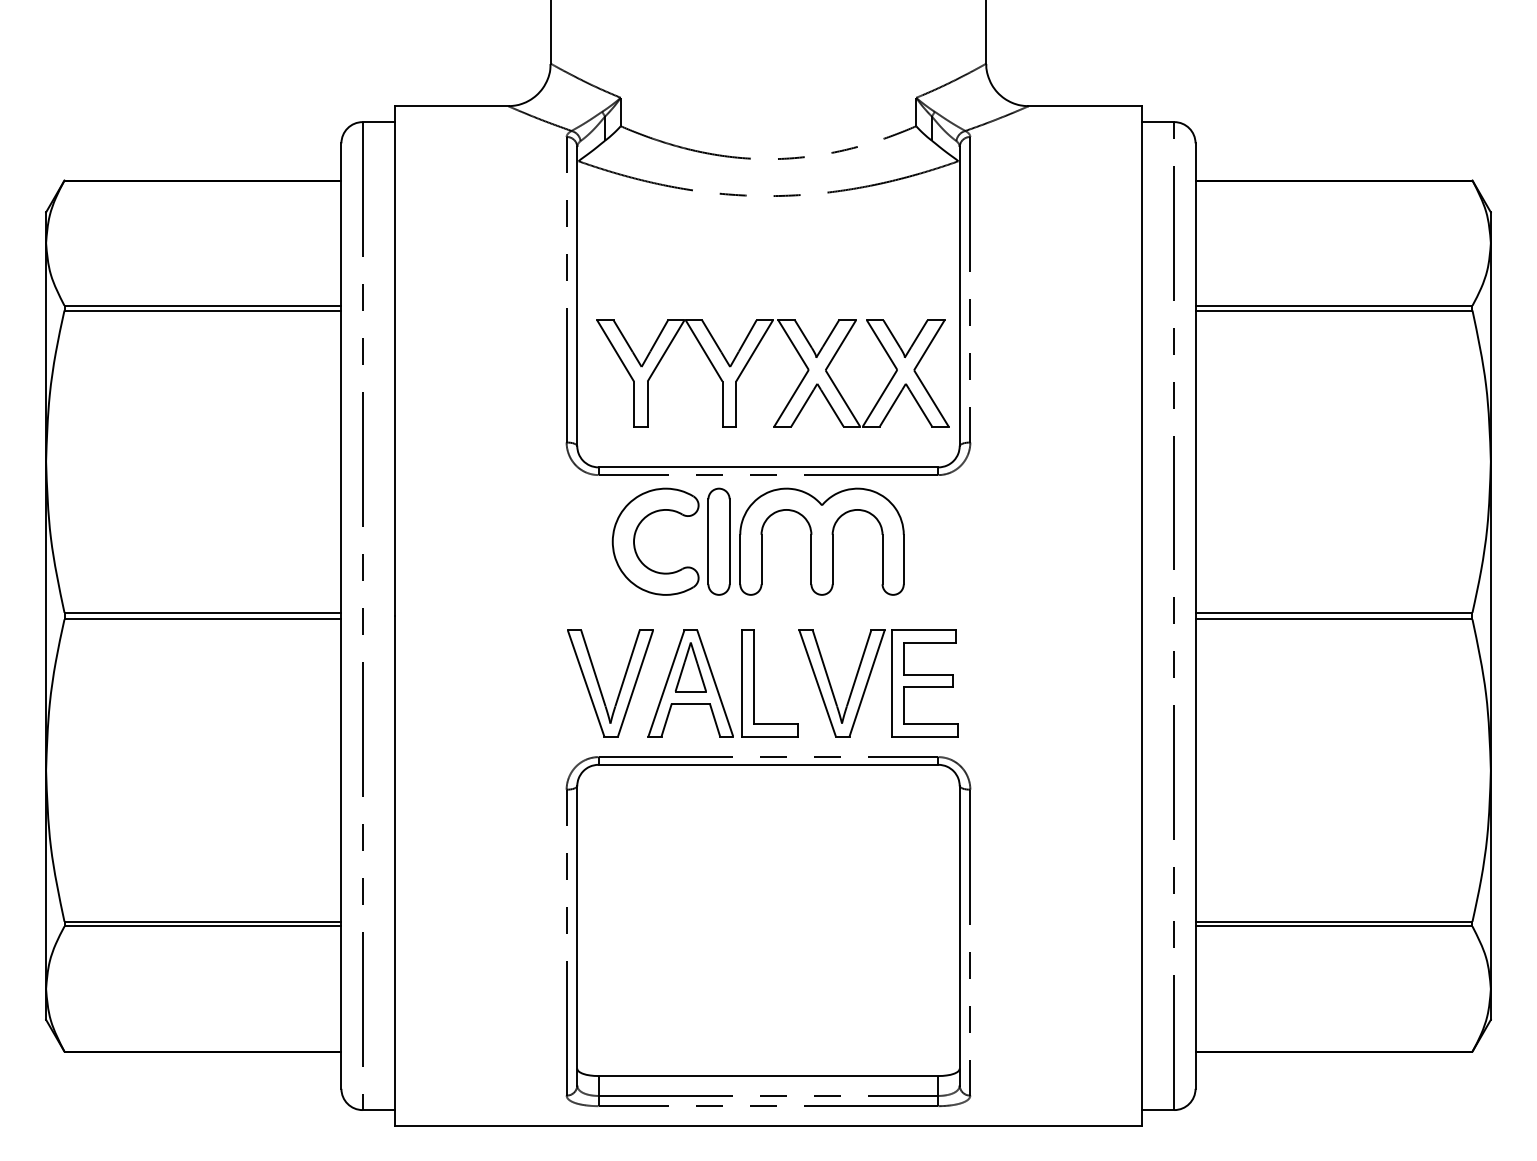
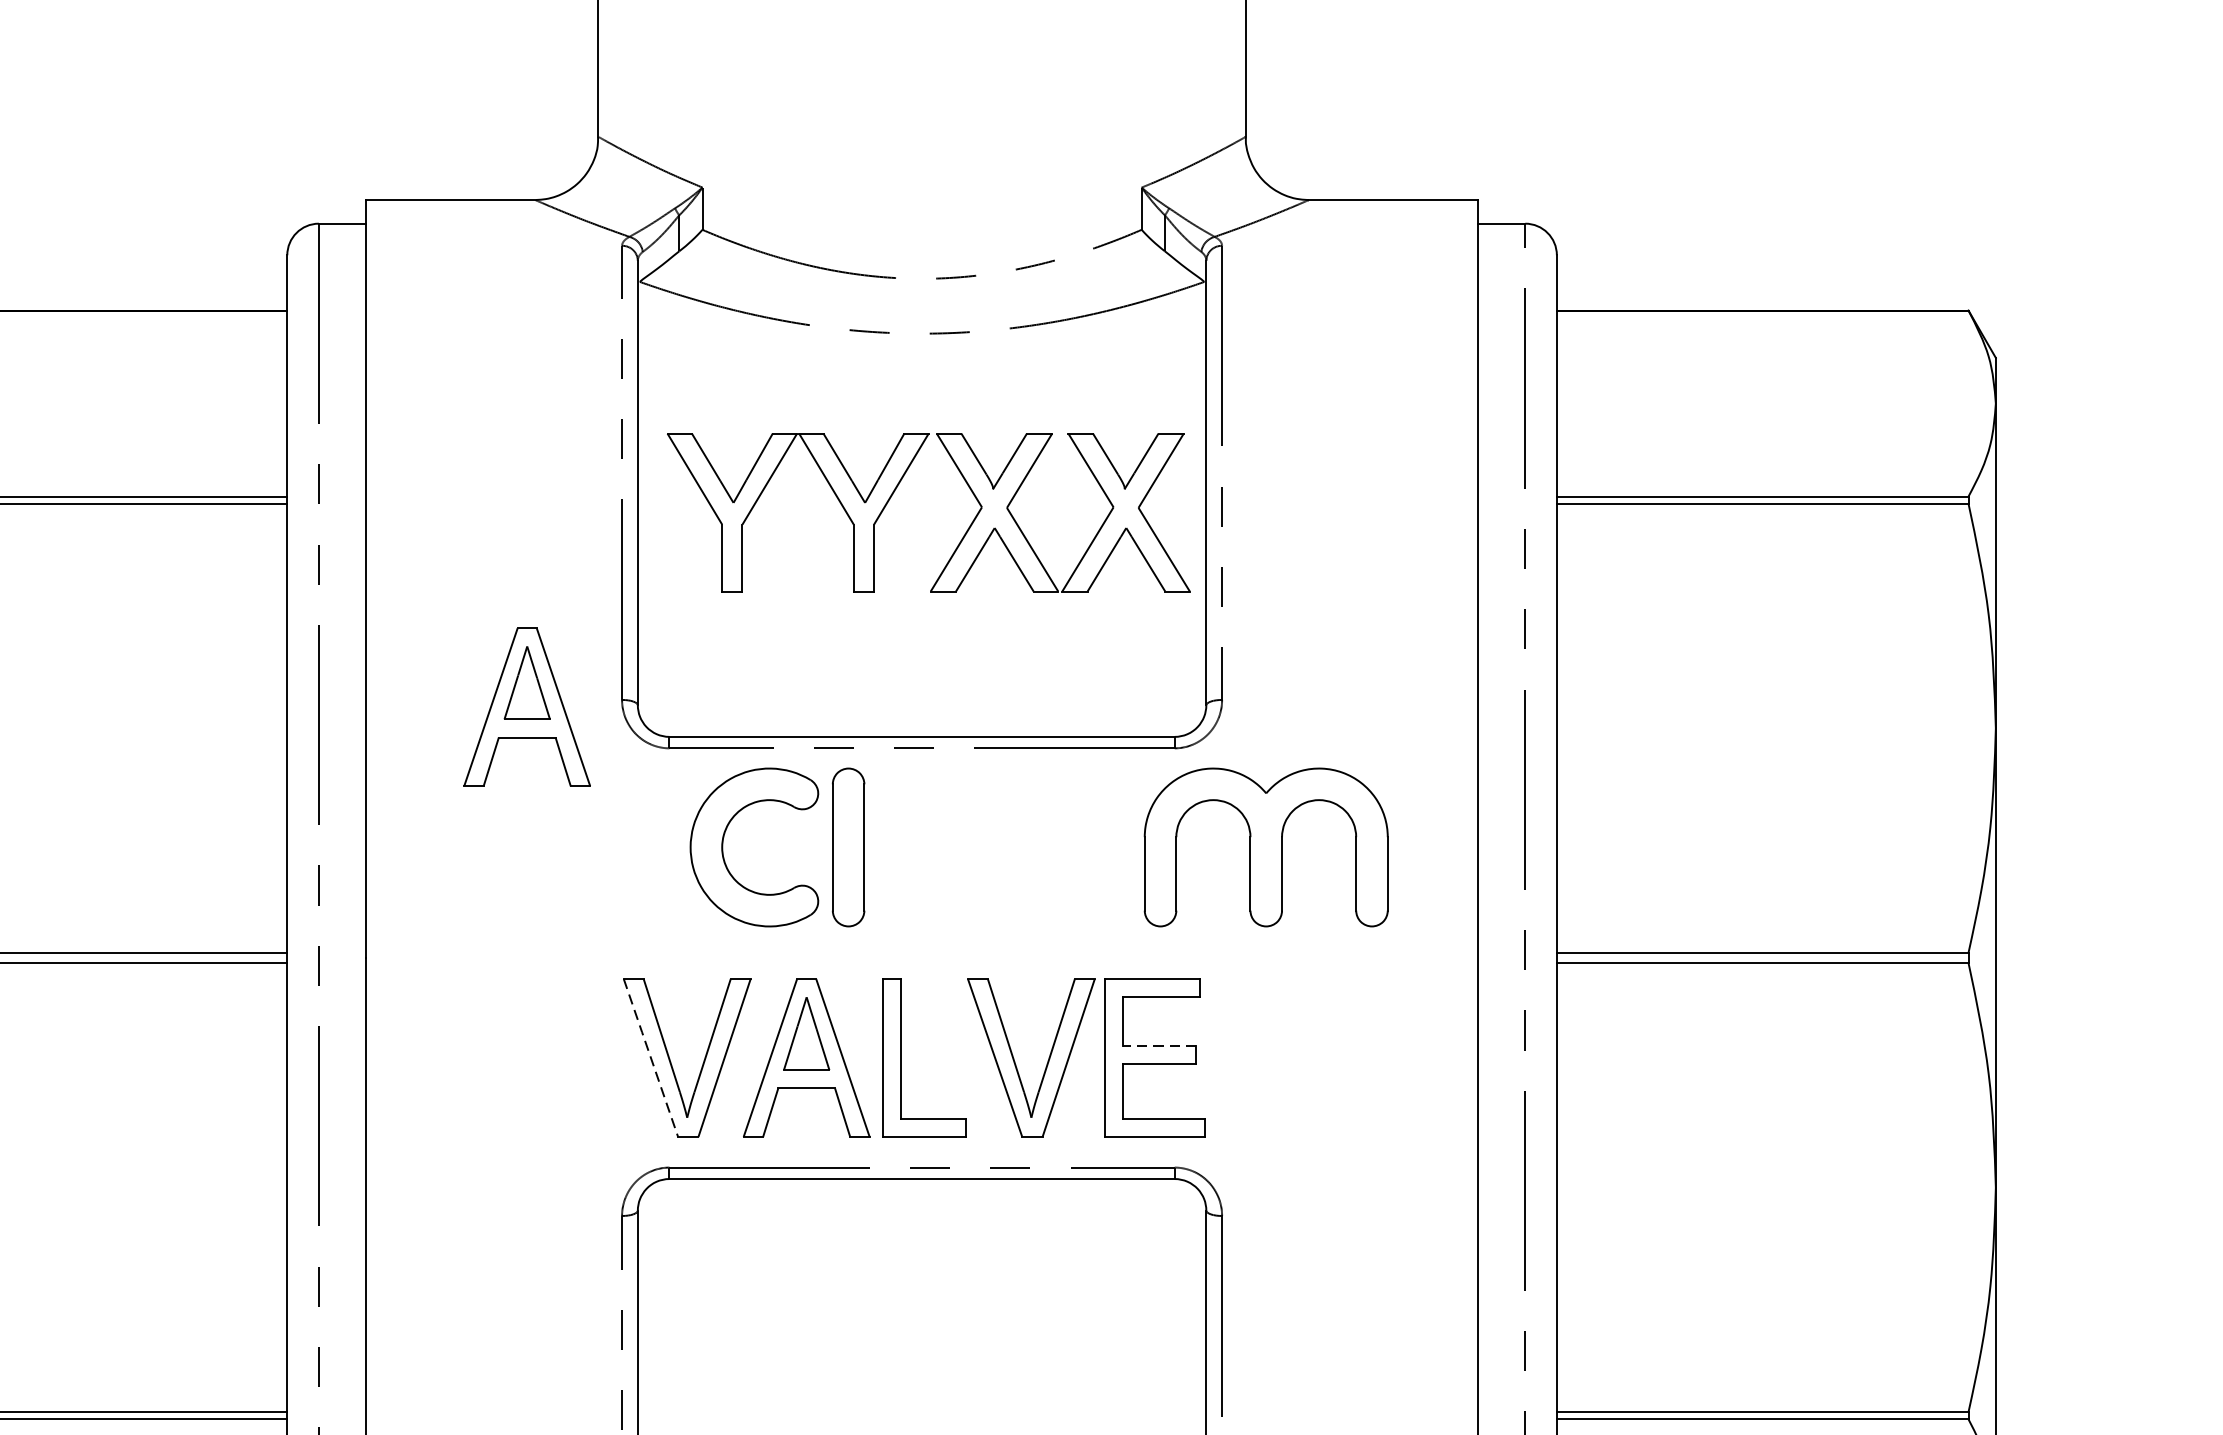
part: (751, 358) -> (896, 490), moved
part: (502, 447) -> (526, 707), added
part: (821, 541) -> (1265, 847), moved
line: (928, 675) -> (1159, 1046), solid -> dashed
line: (586, 683) -> (651, 1058), solid -> dashed

